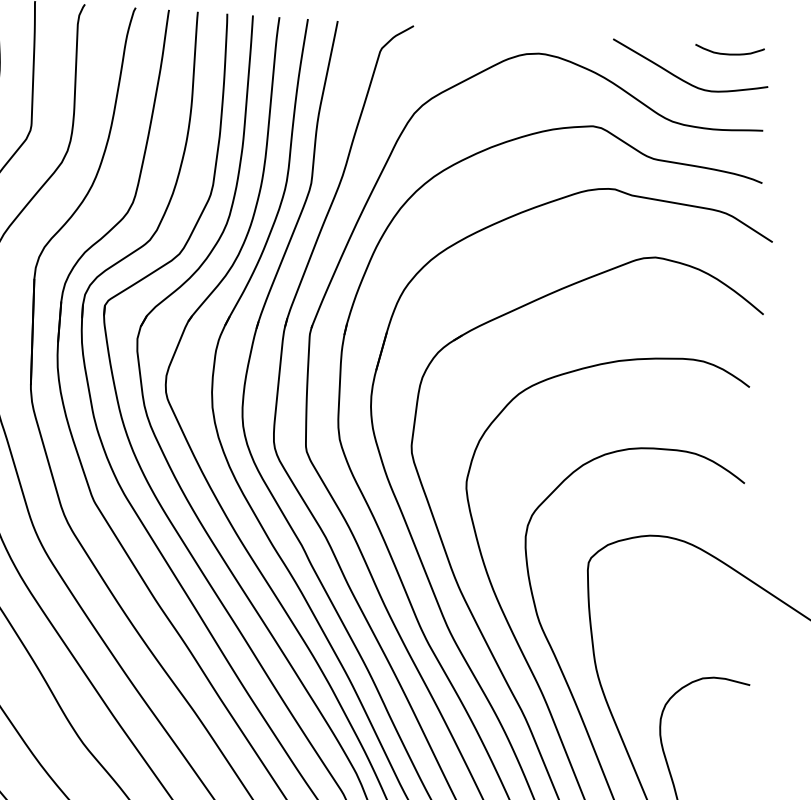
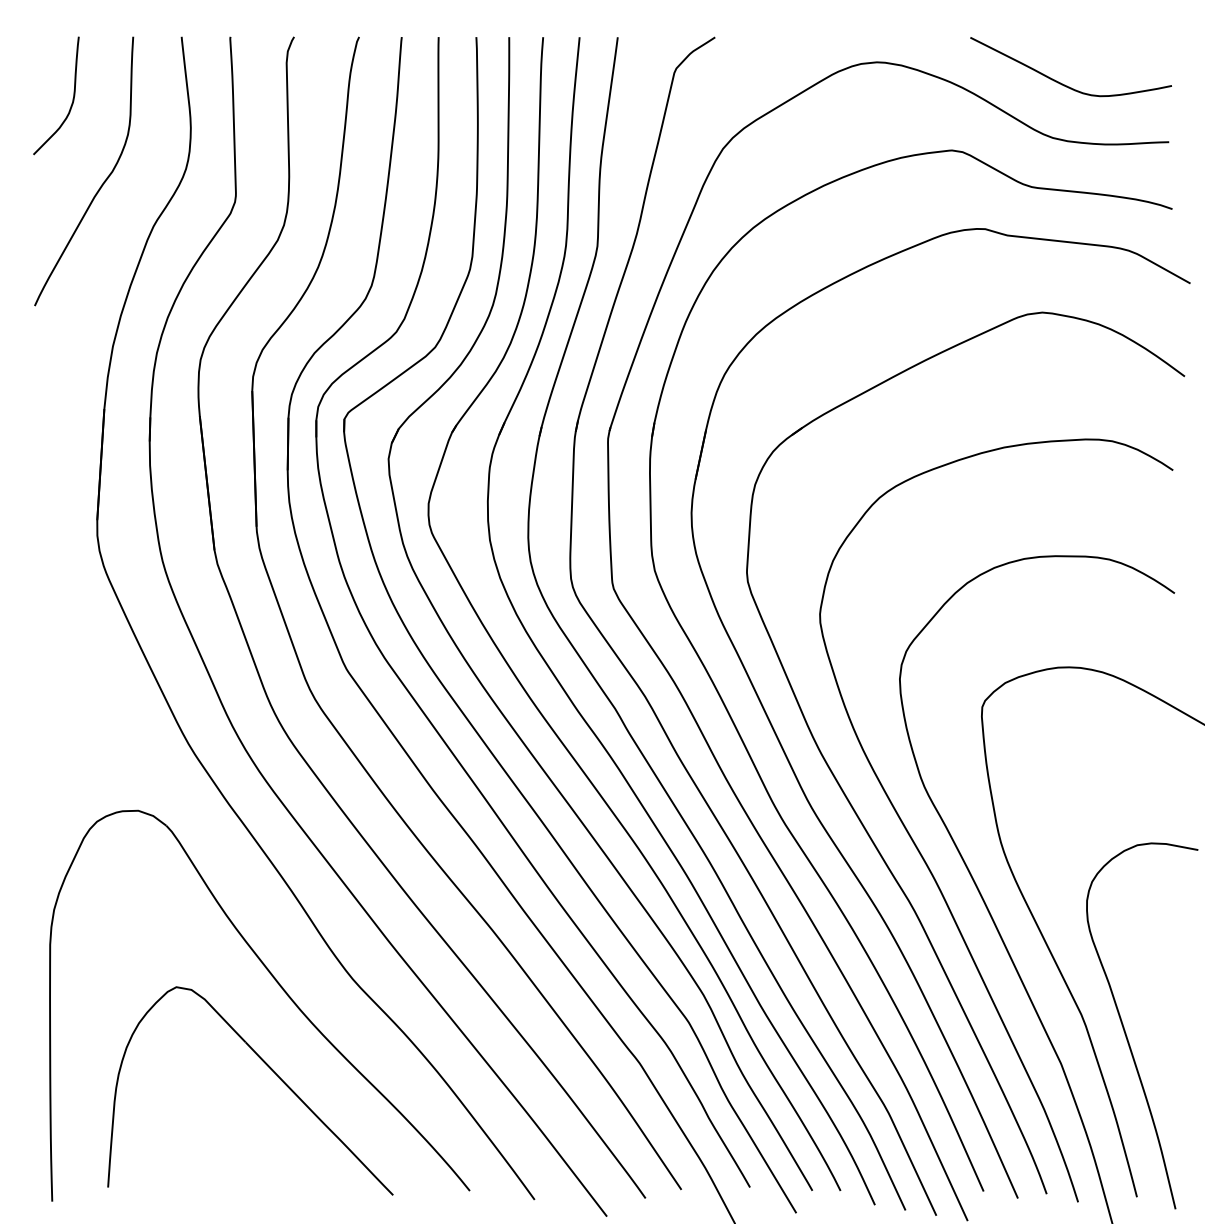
curve: (729, 53) -> (1119, 46), removed

